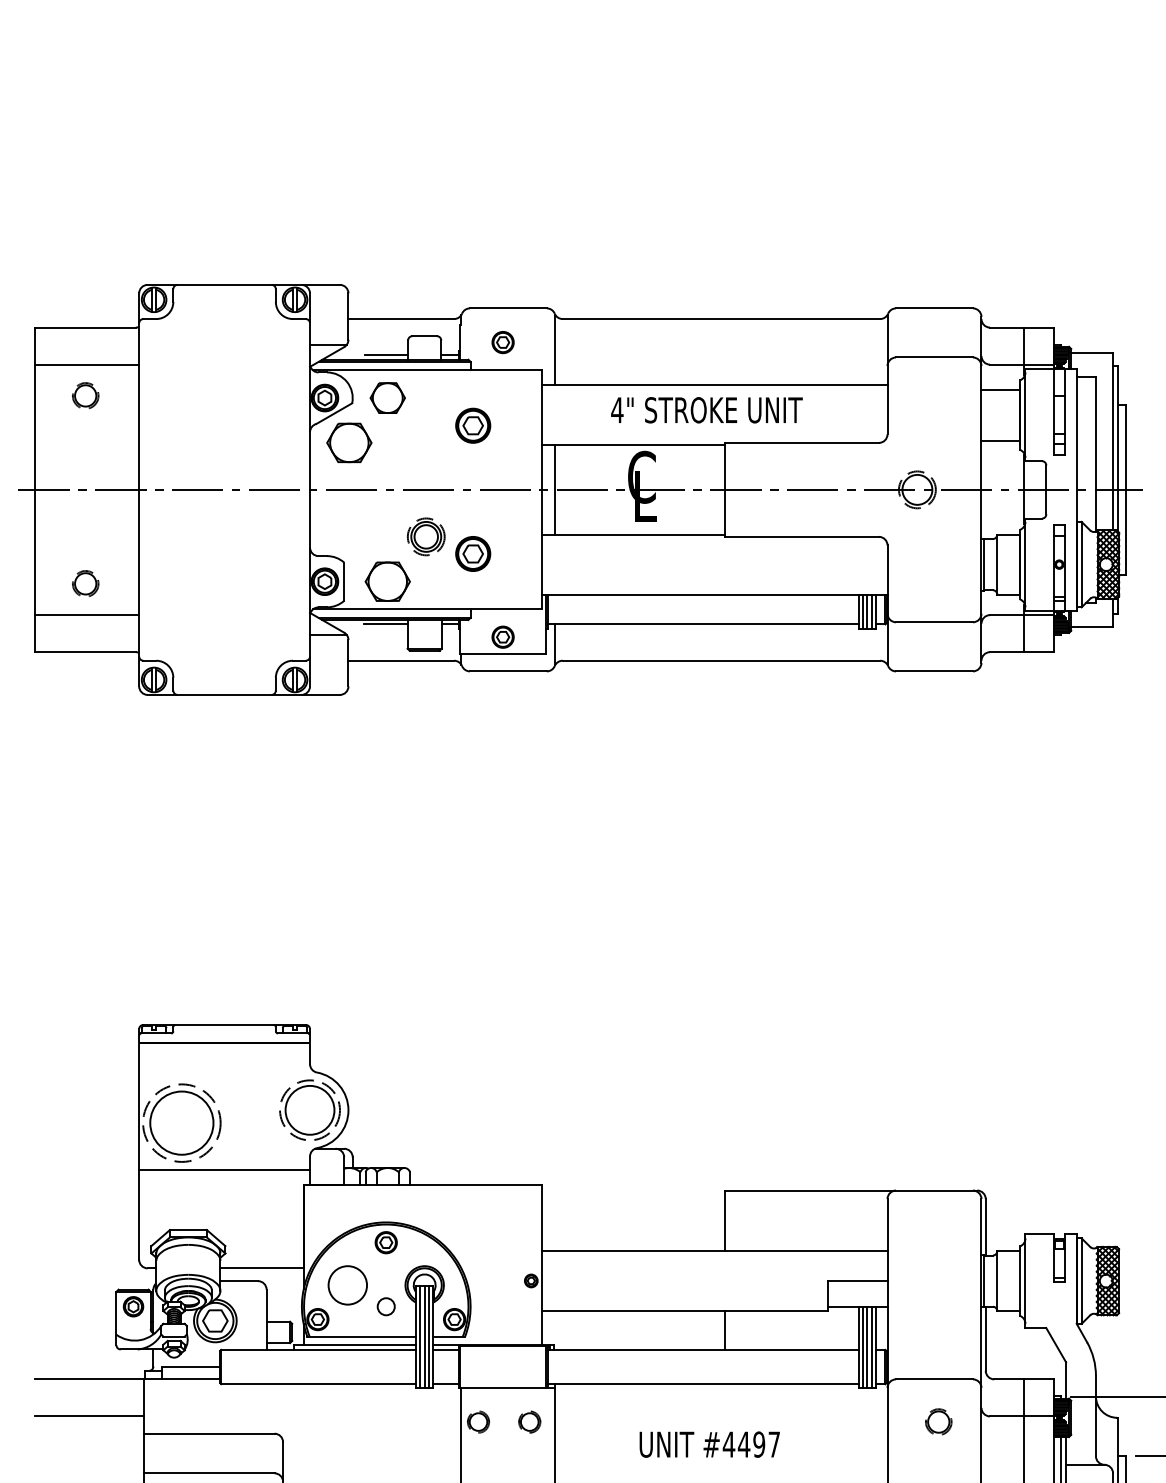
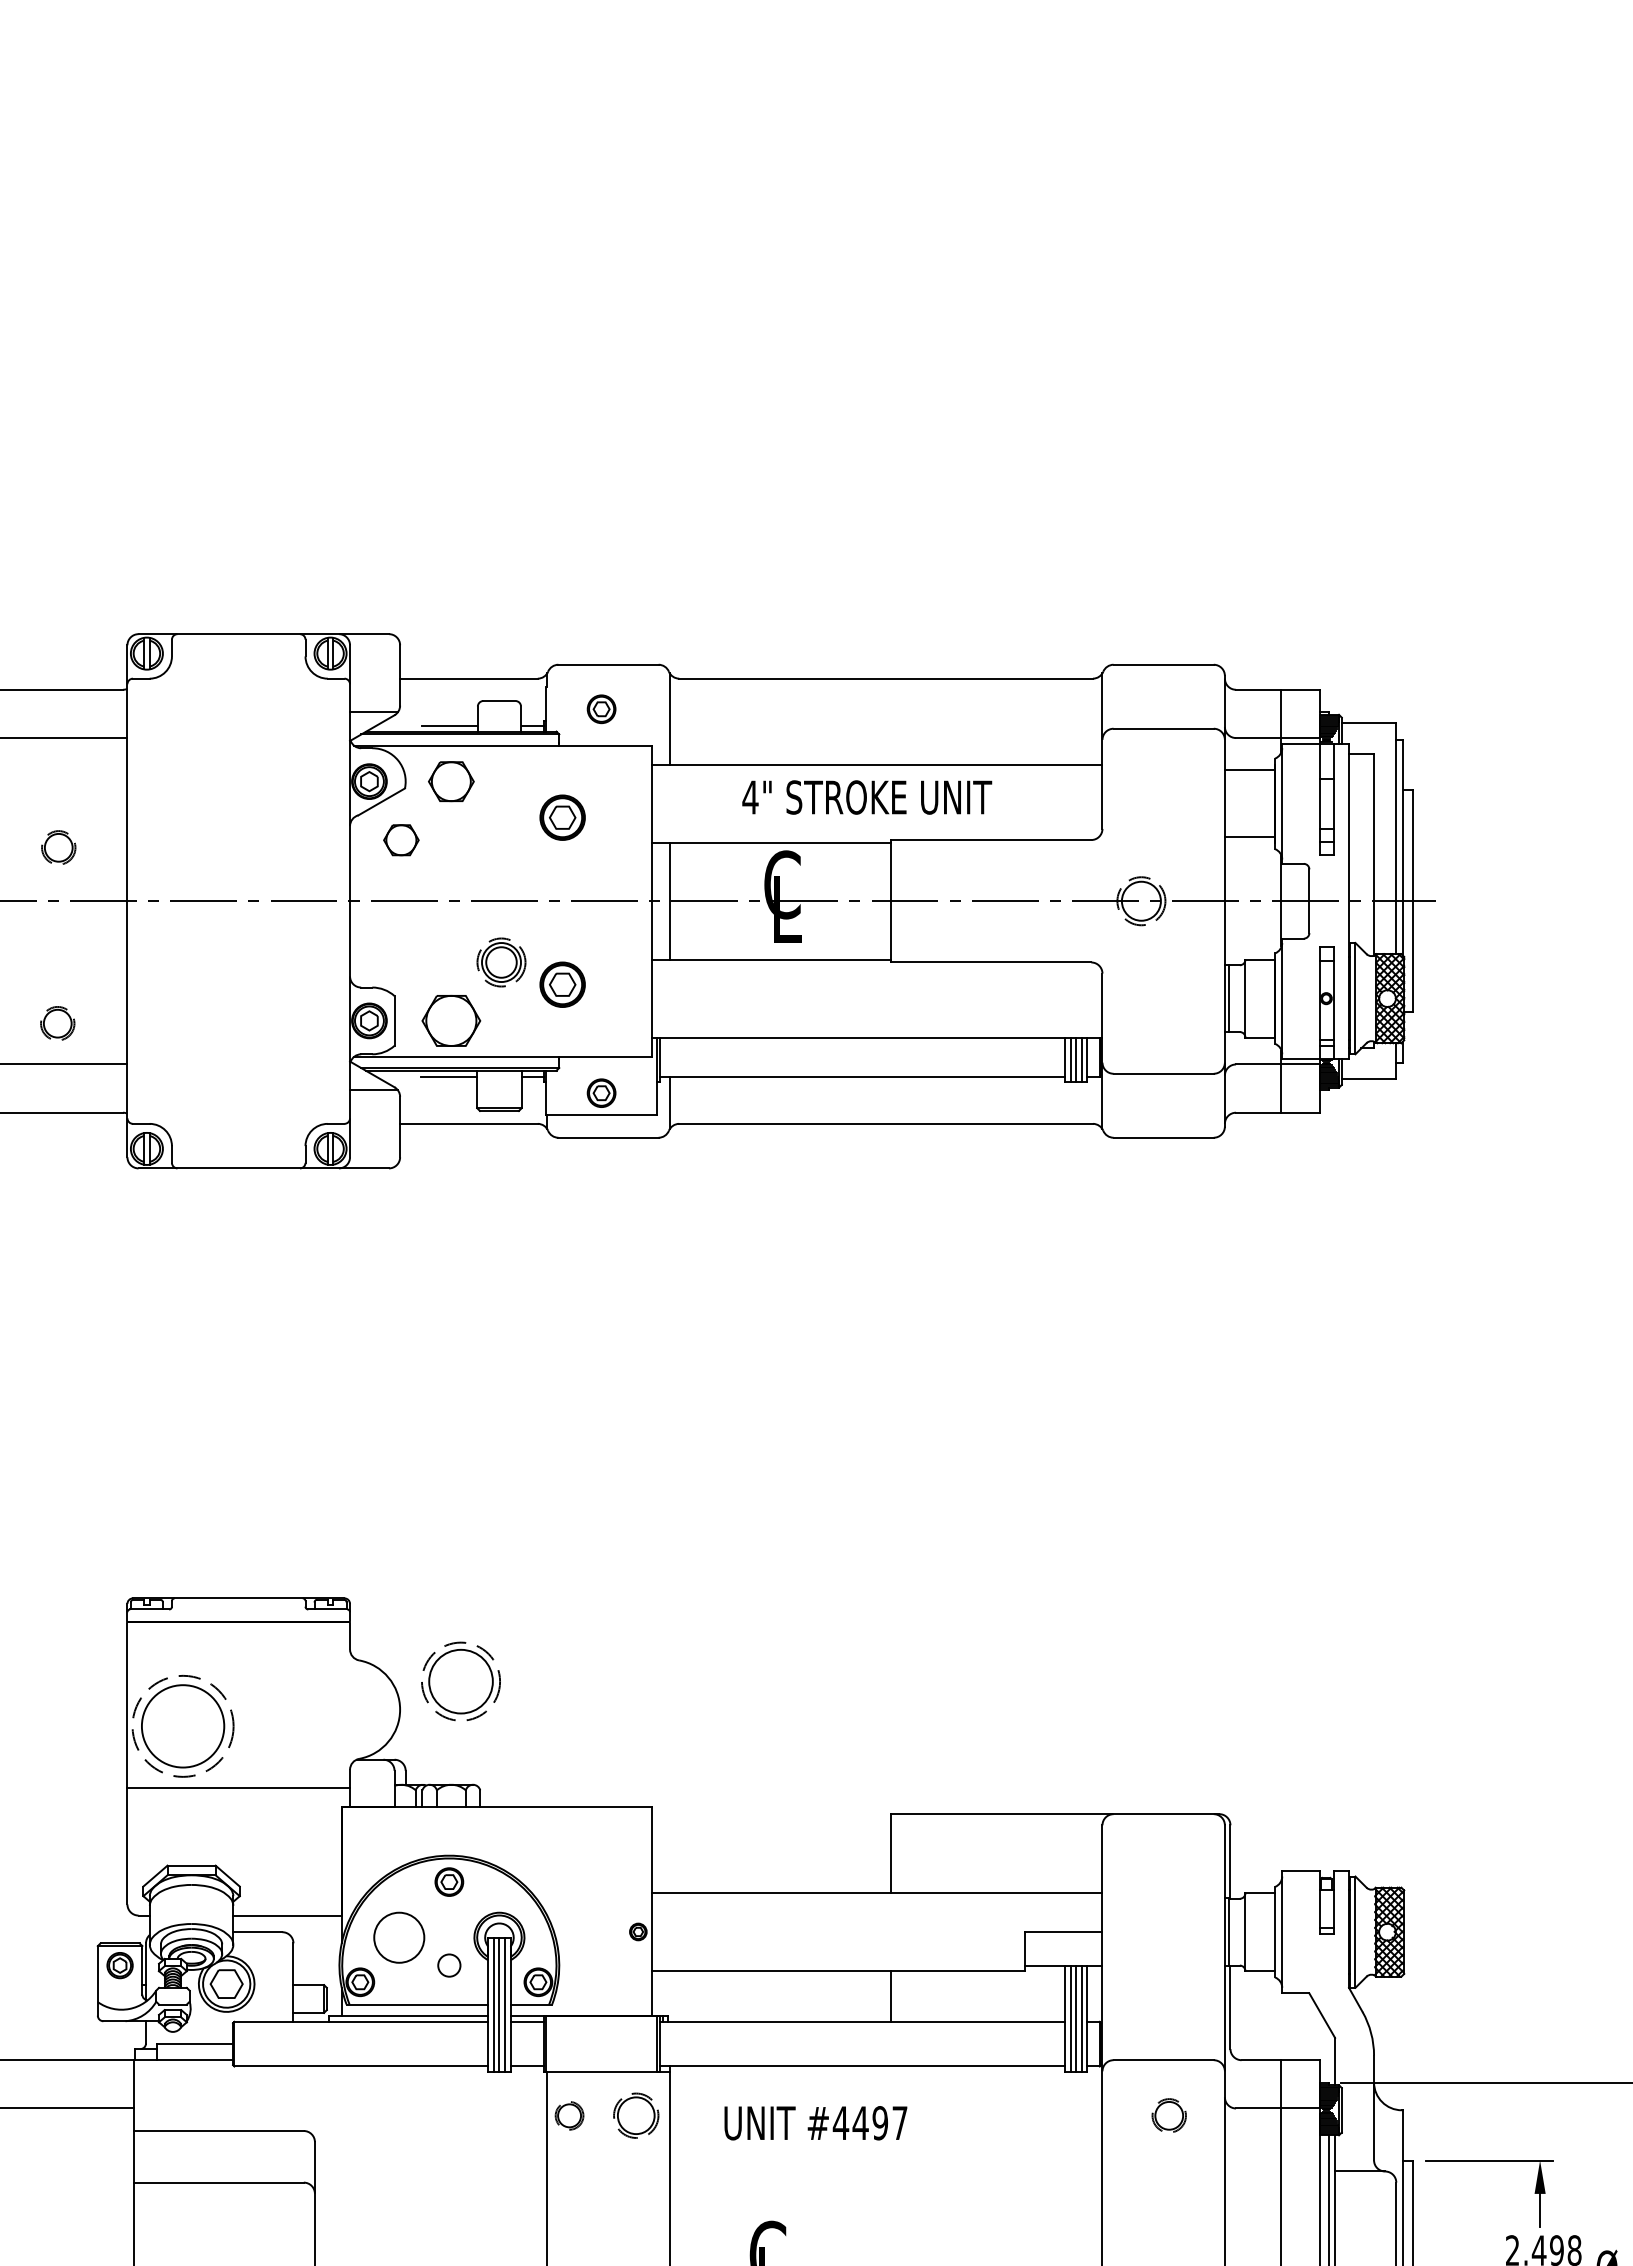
part: (85, 395) -> (58, 847), moved
part: (349, 443) -> (401, 840), size x0.6
part: (309, 1110) -> (460, 1681), moved
part: (529, 1421) -> (636, 2115), size x1.6
text: (709, 1444) -> (815, 2123), moved

